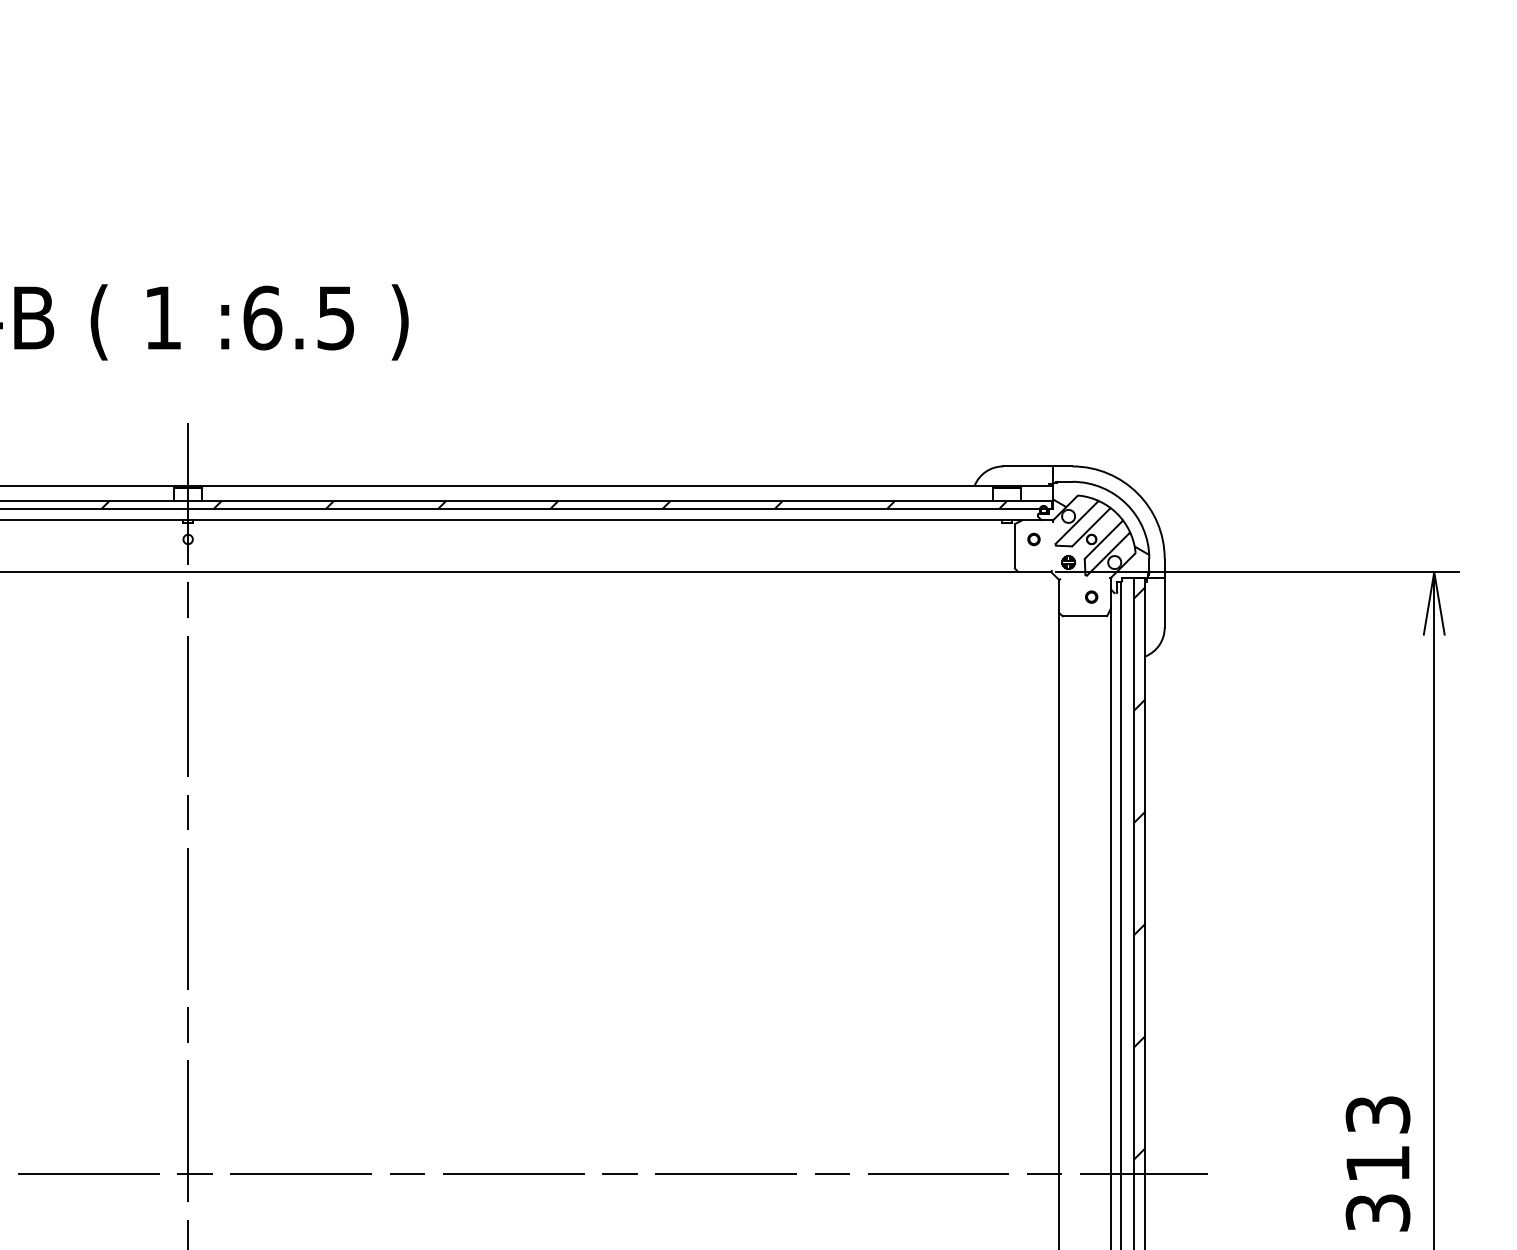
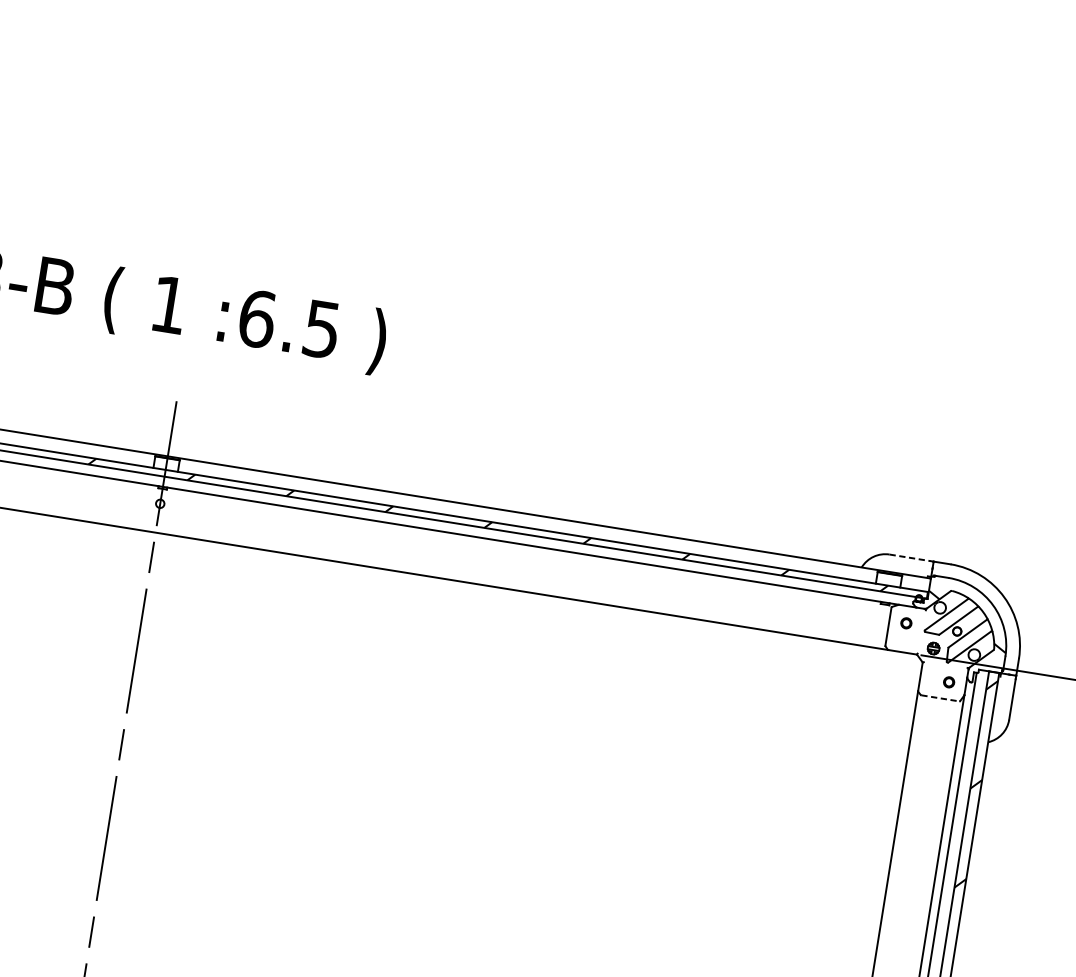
line: (1026, 466) -> (910, 557), solid -> dashed
line: (1084, 616) -> (940, 698), solid -> dashed

